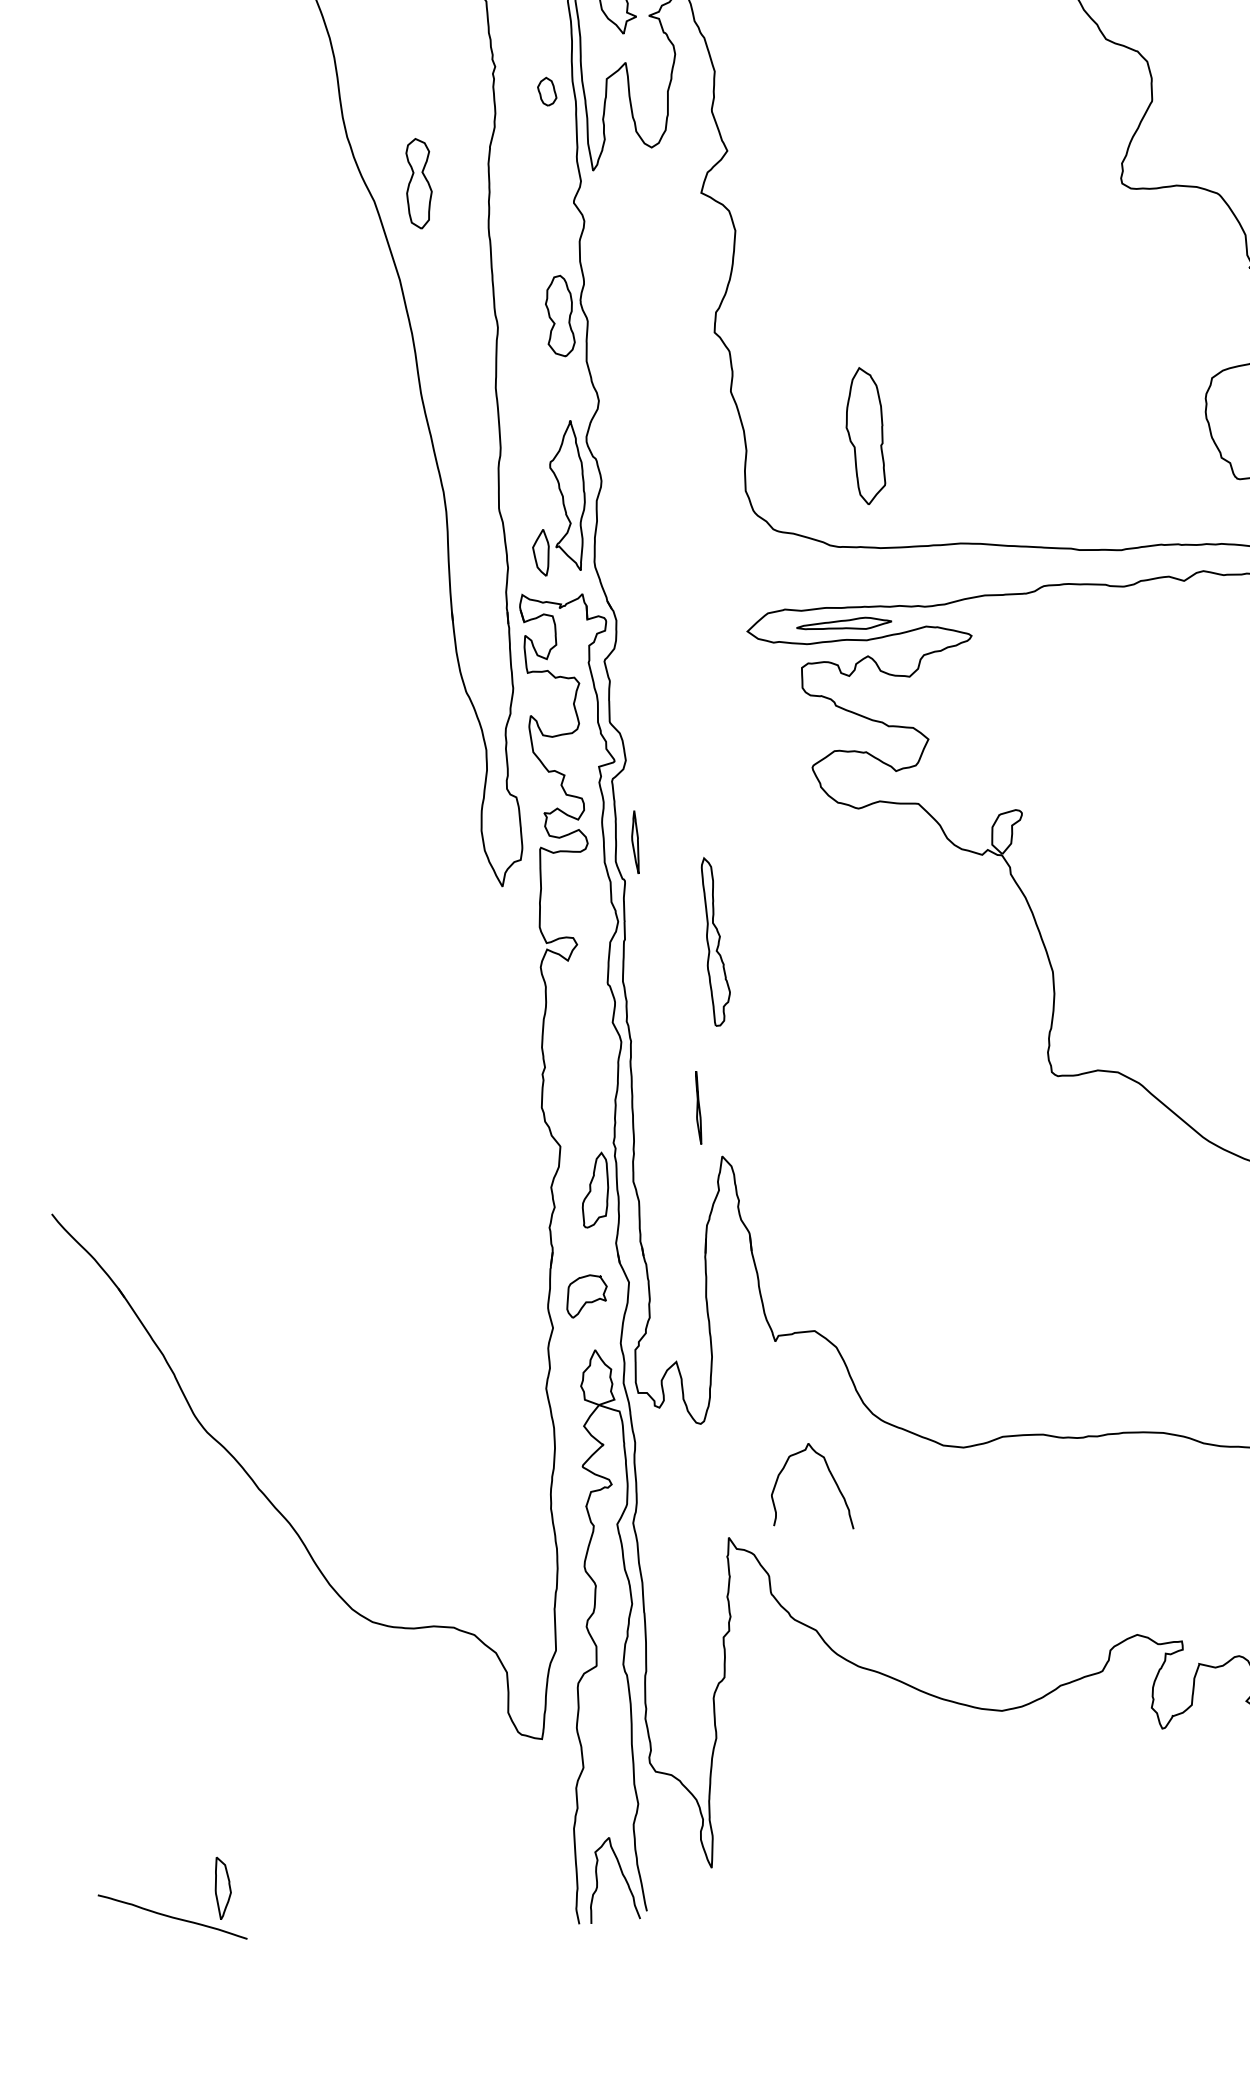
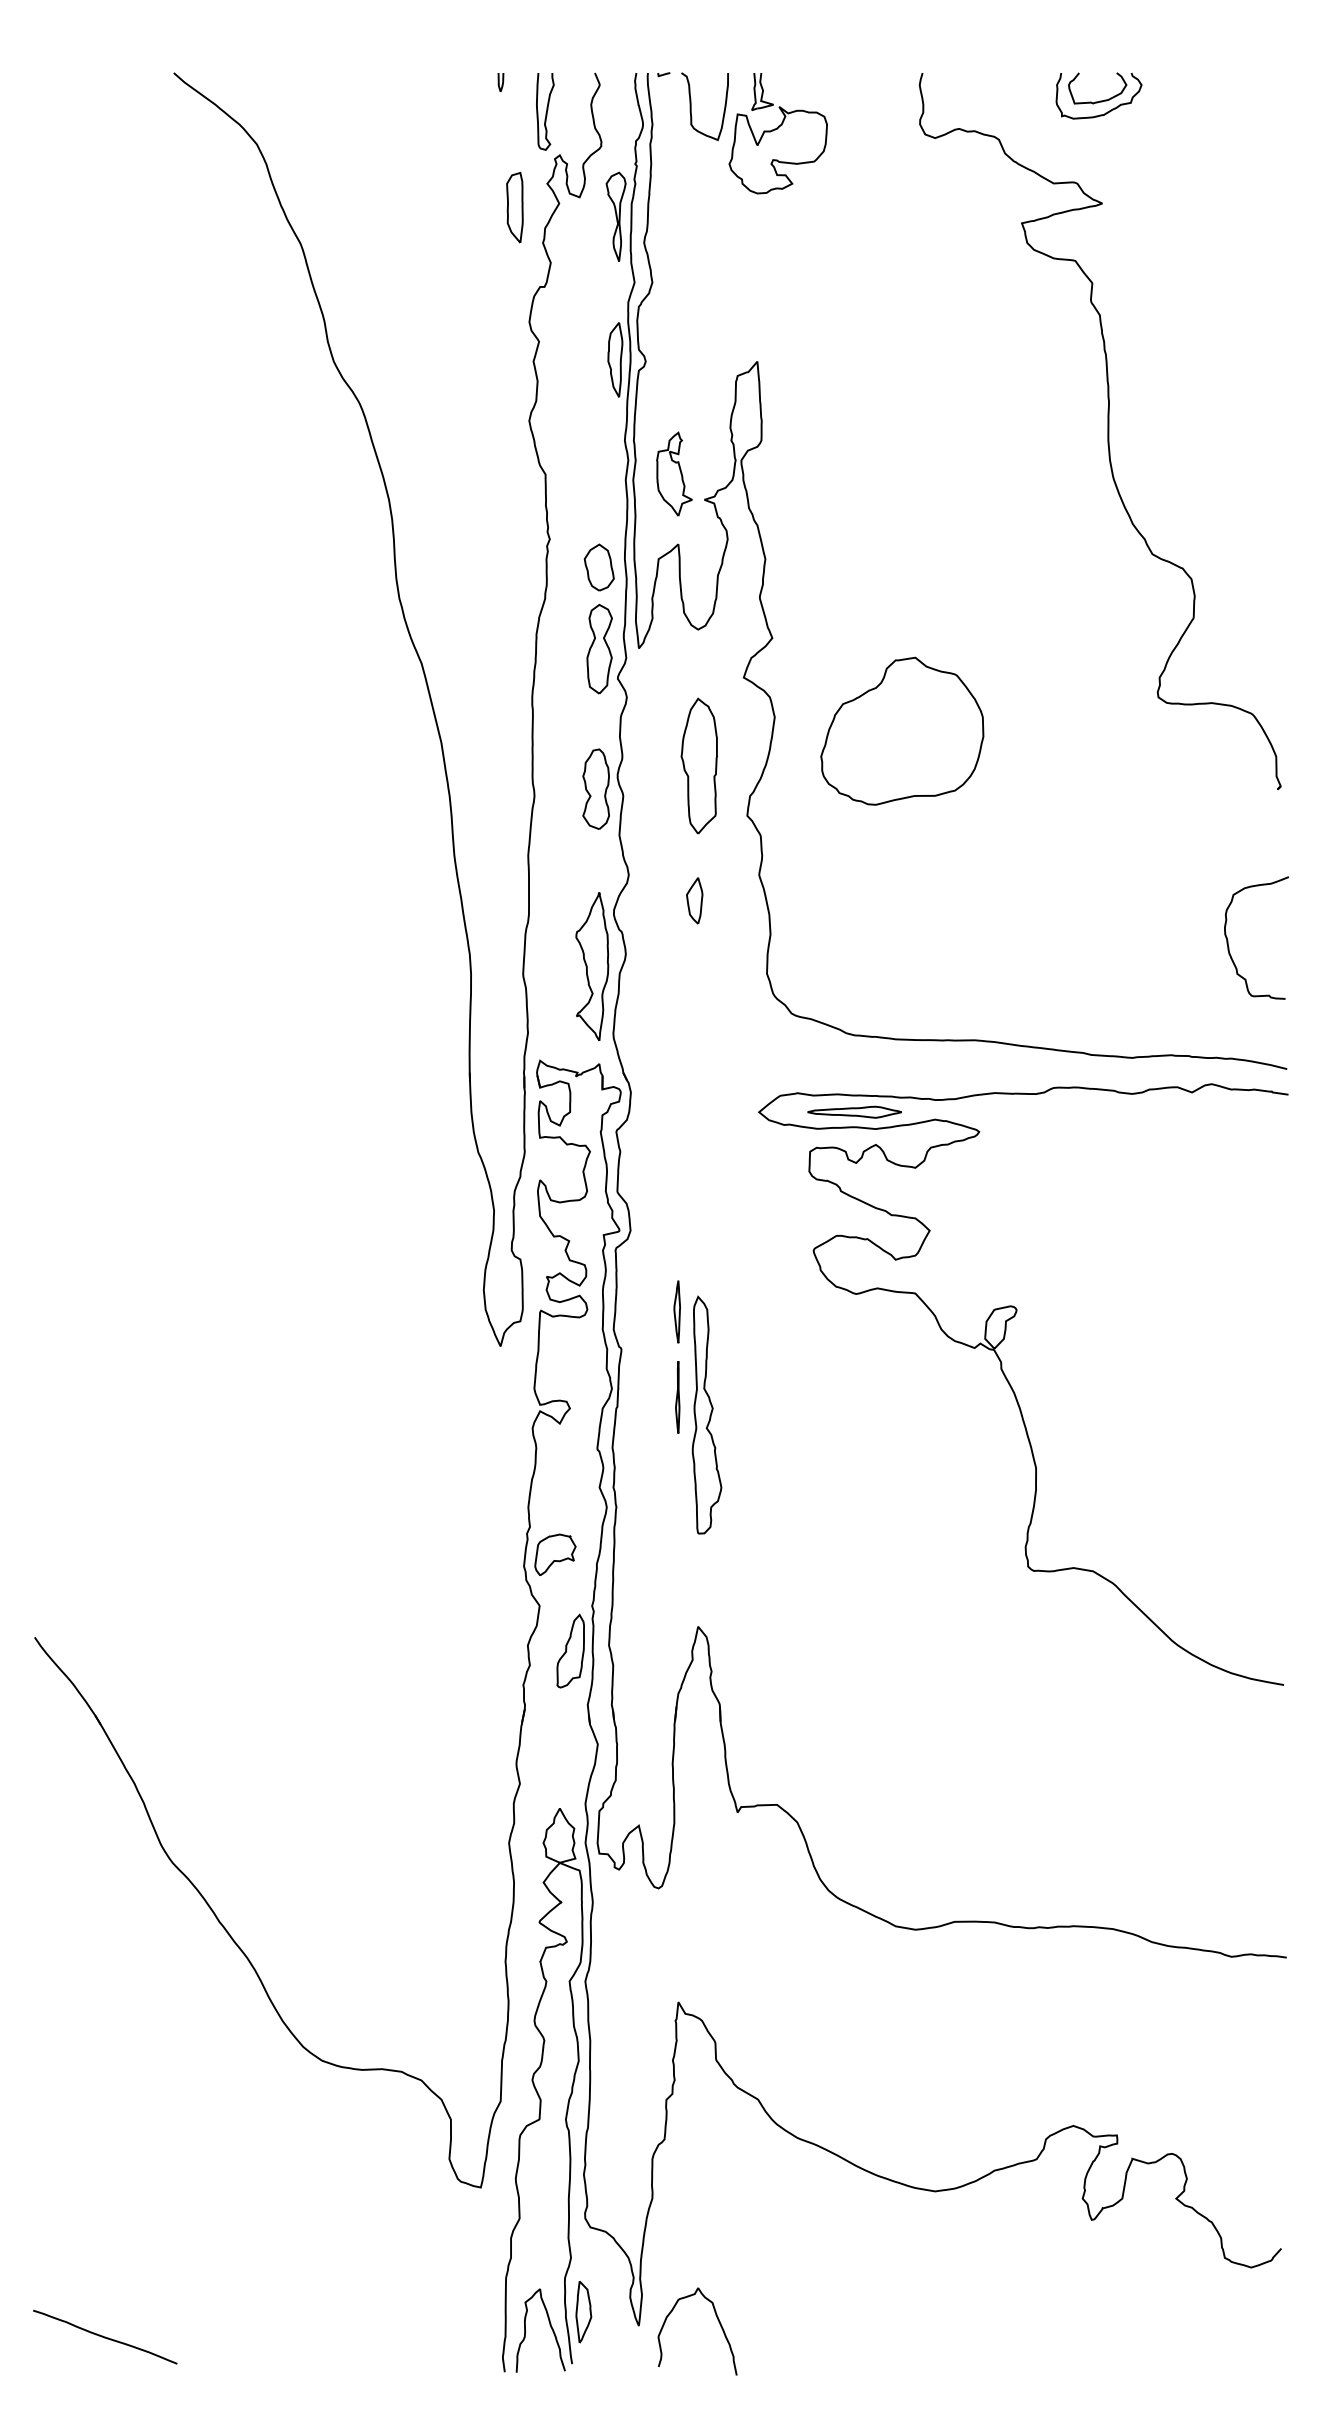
part: (546, 91) -> (598, 567), size x1.67
part: (418, 183) -> (599, 648), moved
part: (865, 235) -> (902, 730), added
part: (864, 435) -> (698, 765), moved
part: (541, 552) -> (694, 900), moved
part: (634, 842) -> (676, 1311), moved
part: (715, 941) -> (706, 1414), size x1.43
part: (697, 1108) -> (677, 1397), moved
part: (586, 1295) -> (555, 1554), moved
curve: (830, 1474) -> (717, 2320), moved
part: (222, 1888) -> (583, 2312), moved

